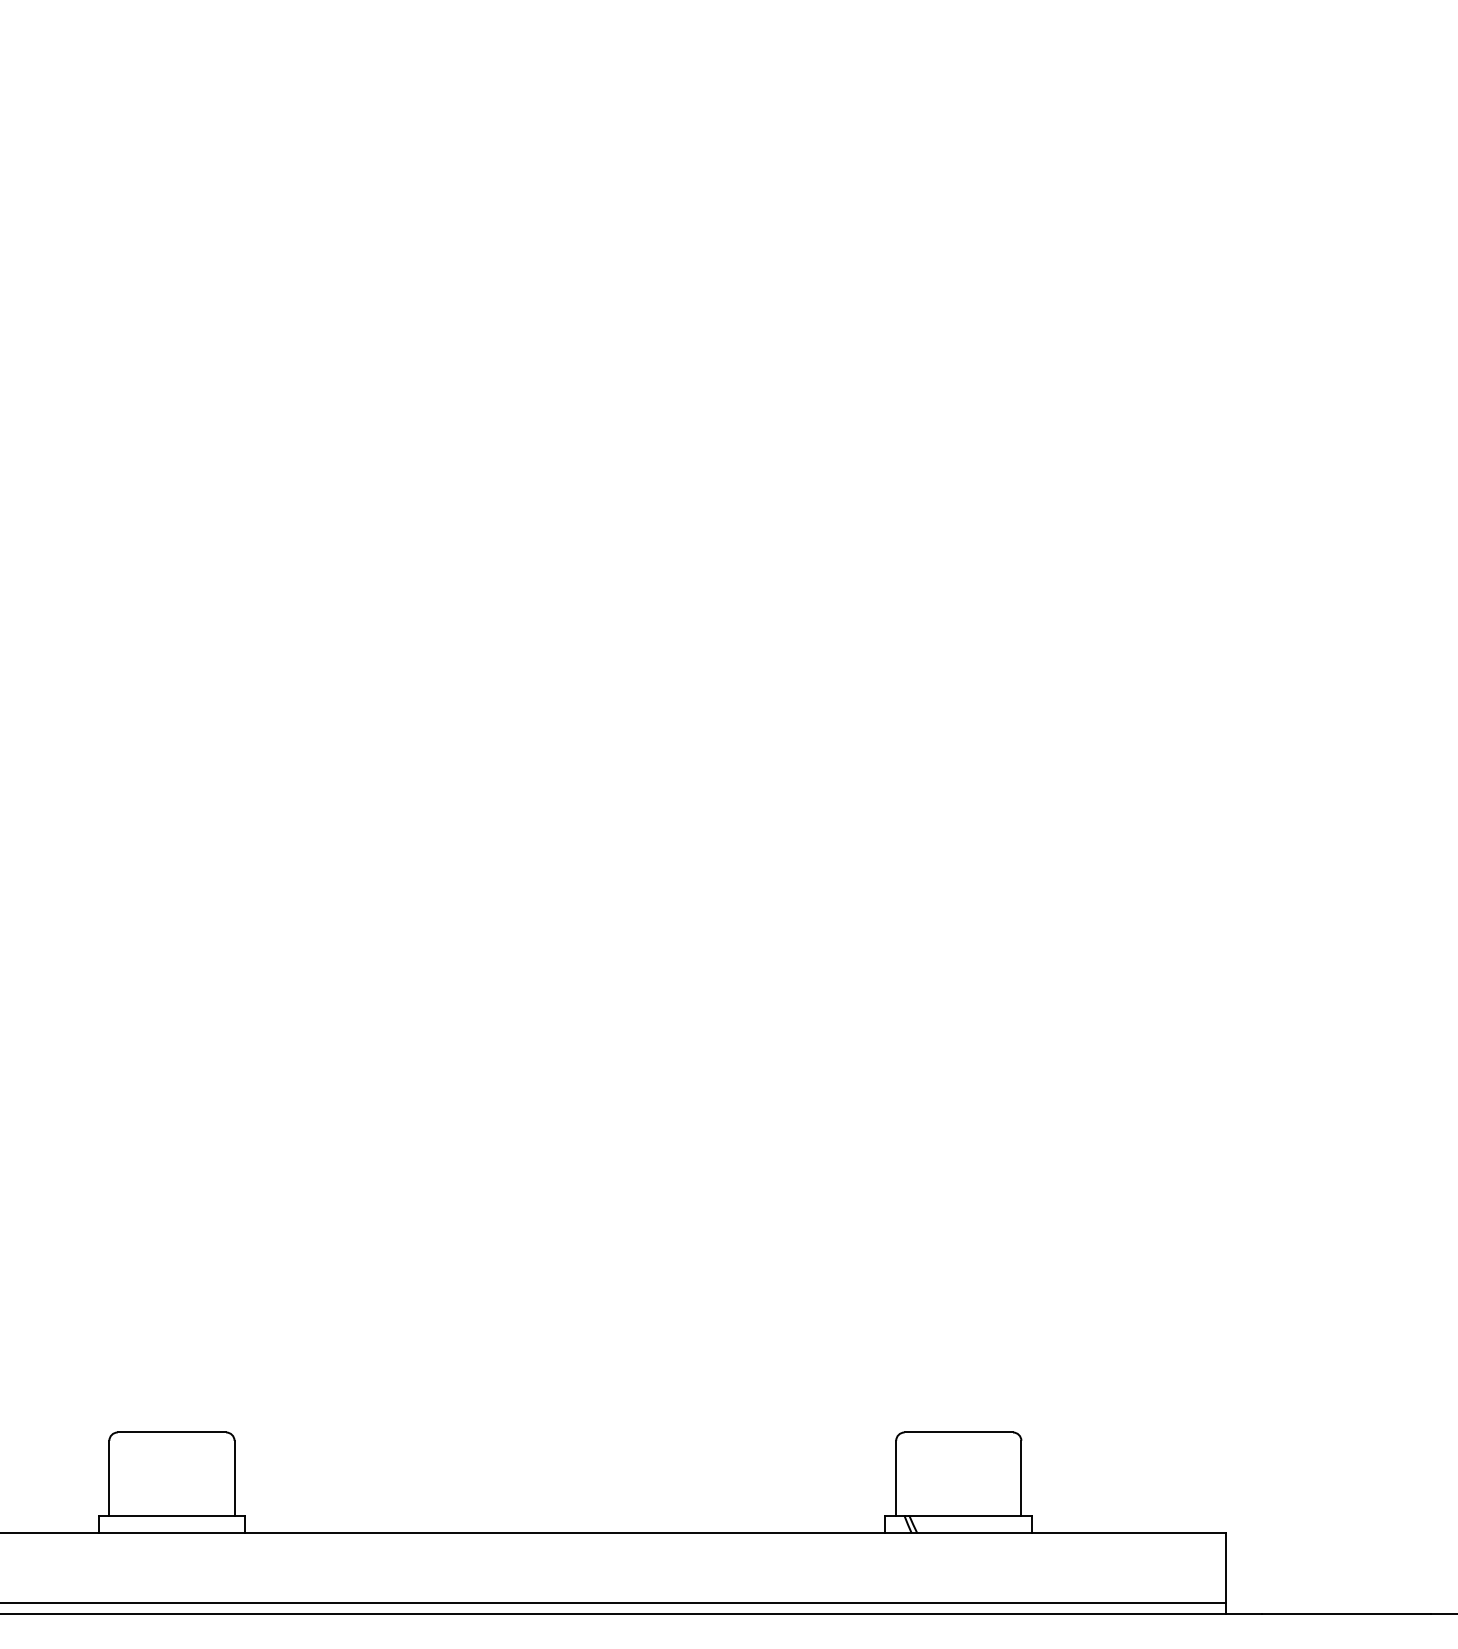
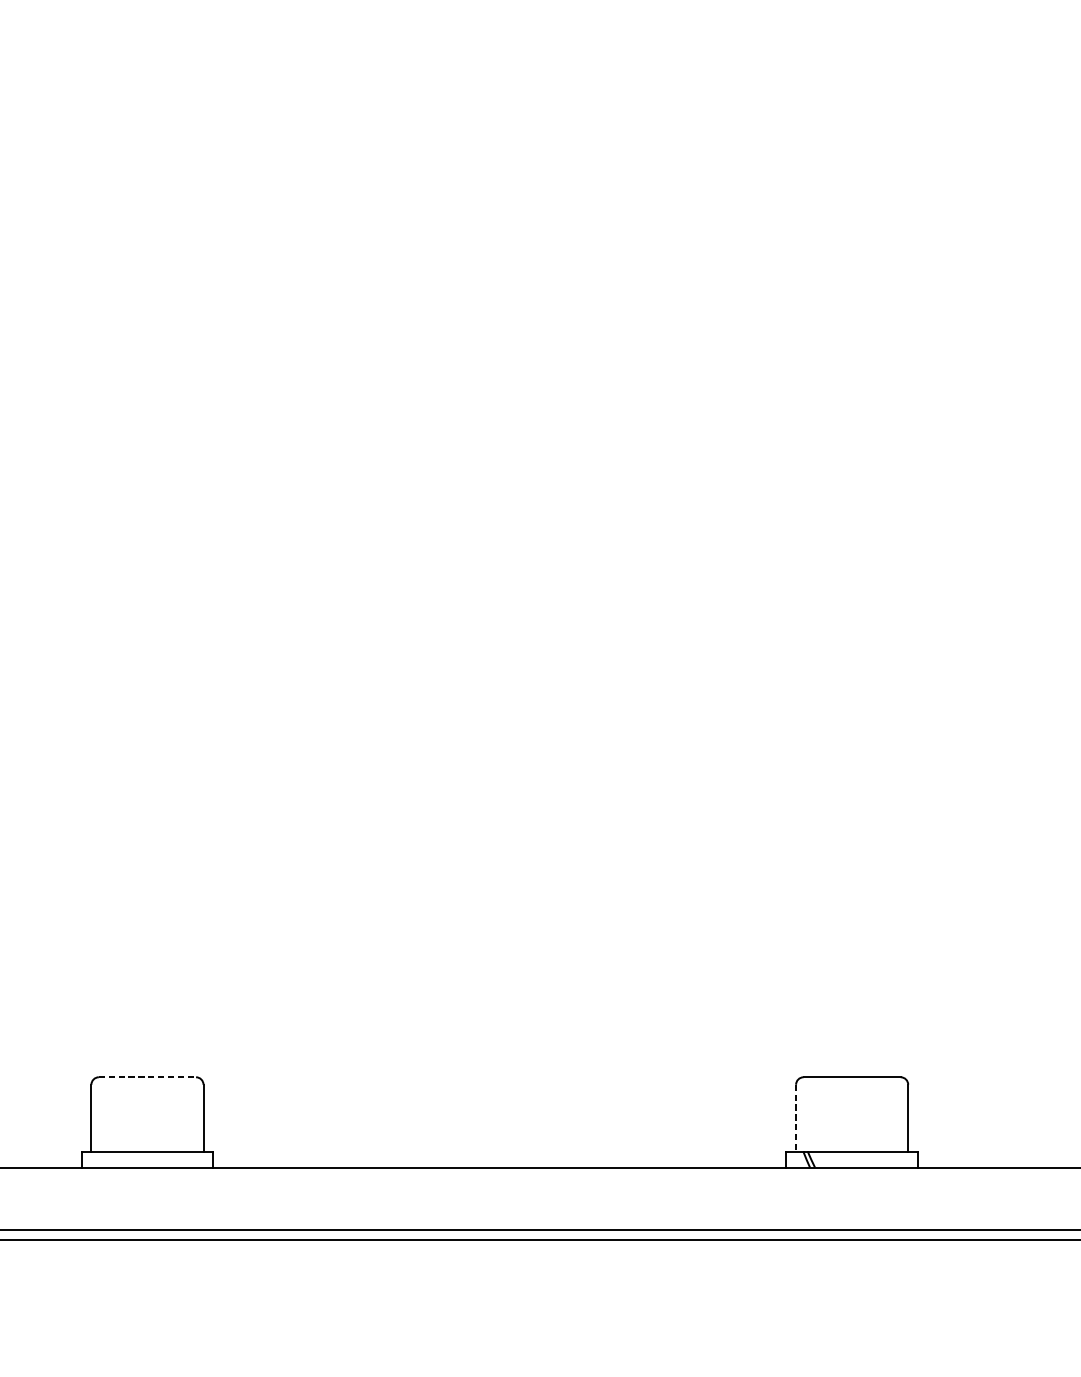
line: (172, 1432) -> (147, 1077), solid -> dashed
line: (896, 1478) -> (796, 1118), solid -> dashed

